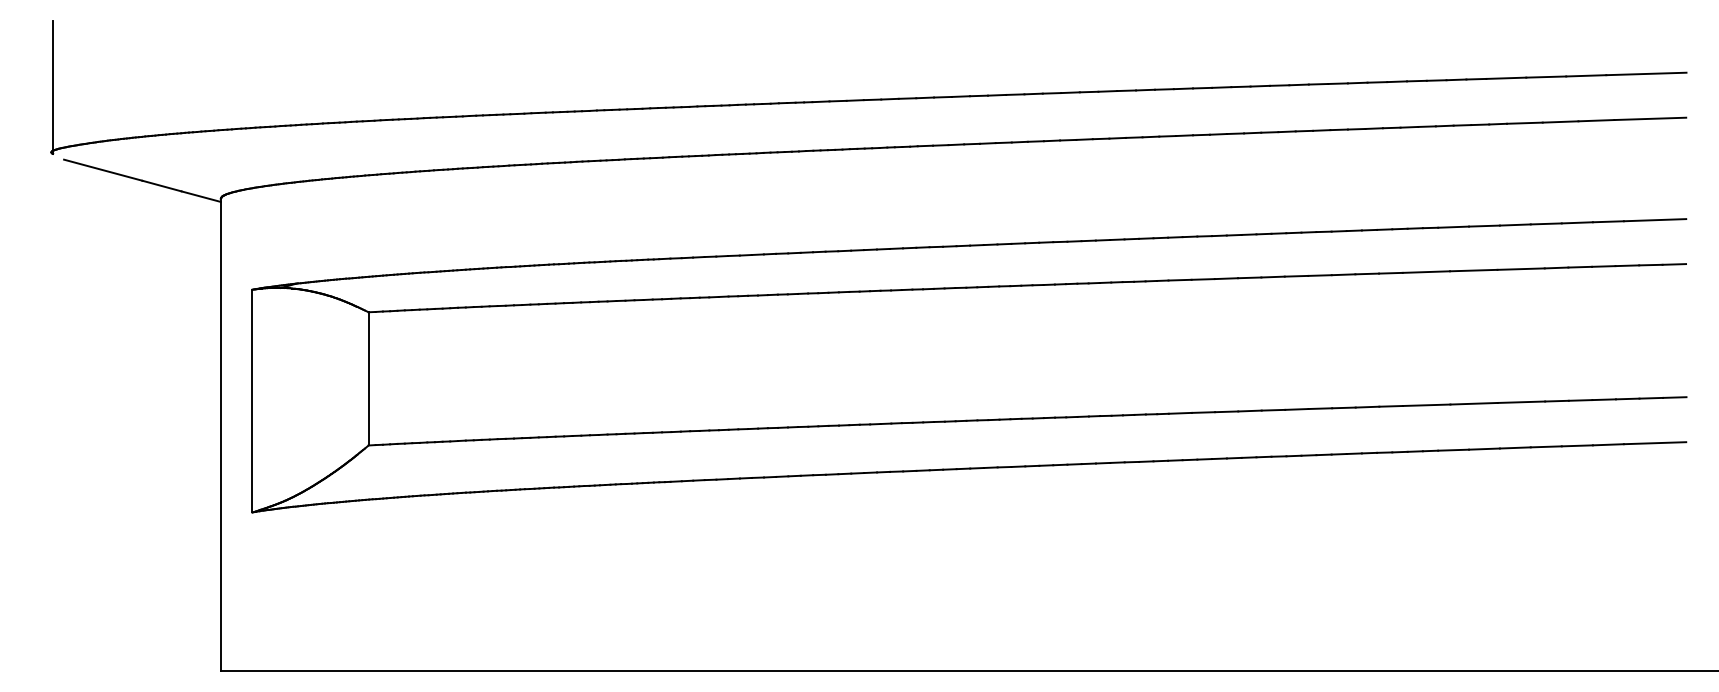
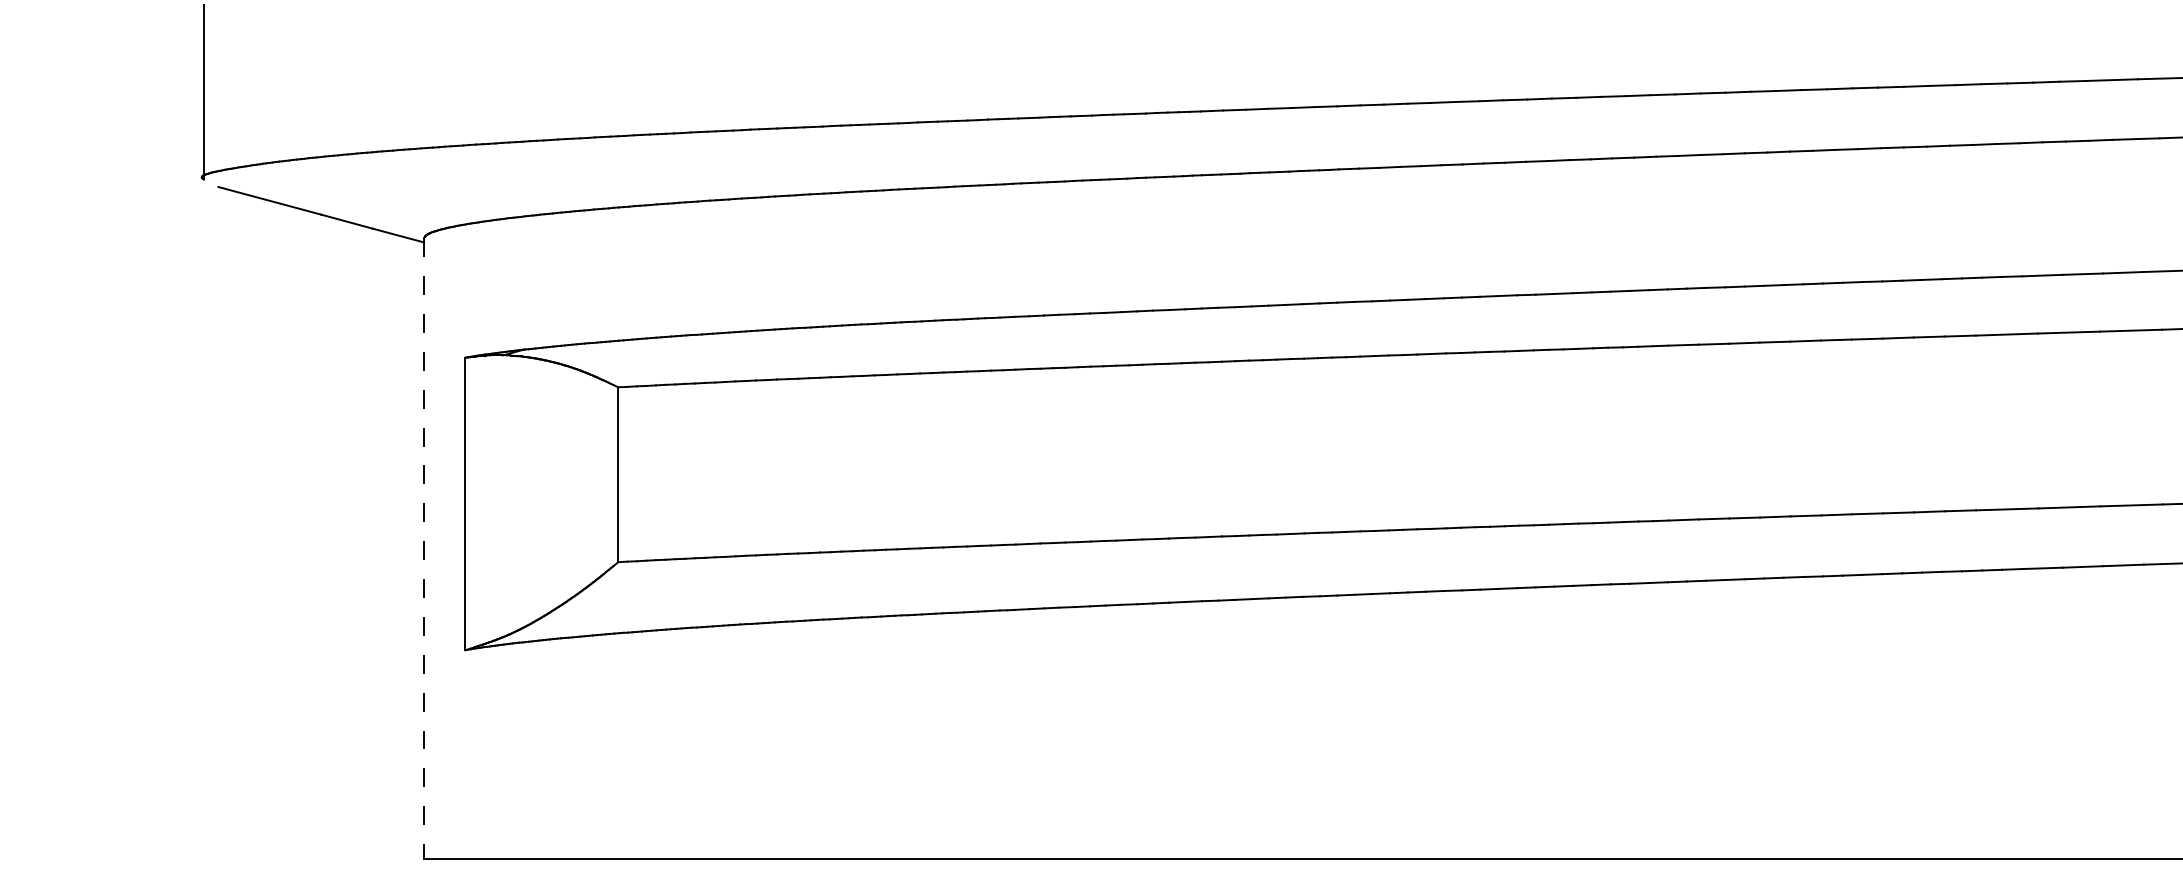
line: (220, 435) -> (423, 549), solid -> dashed

